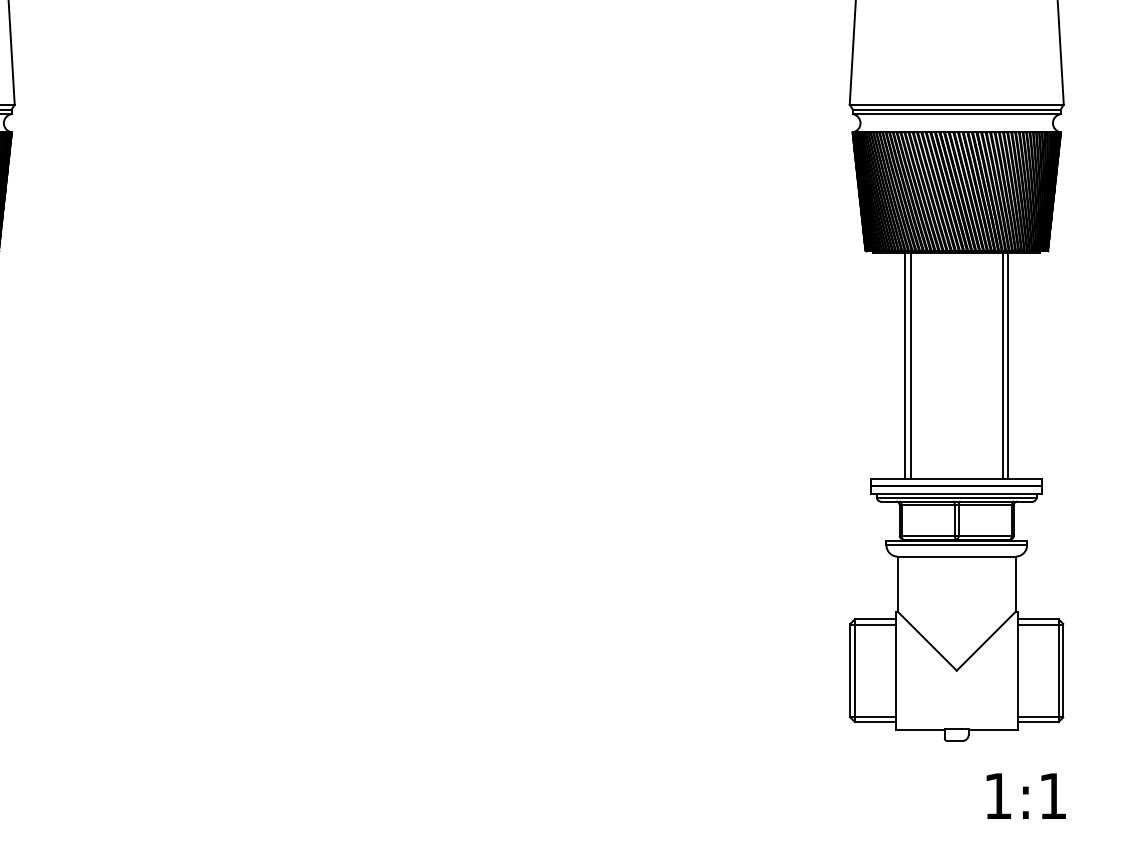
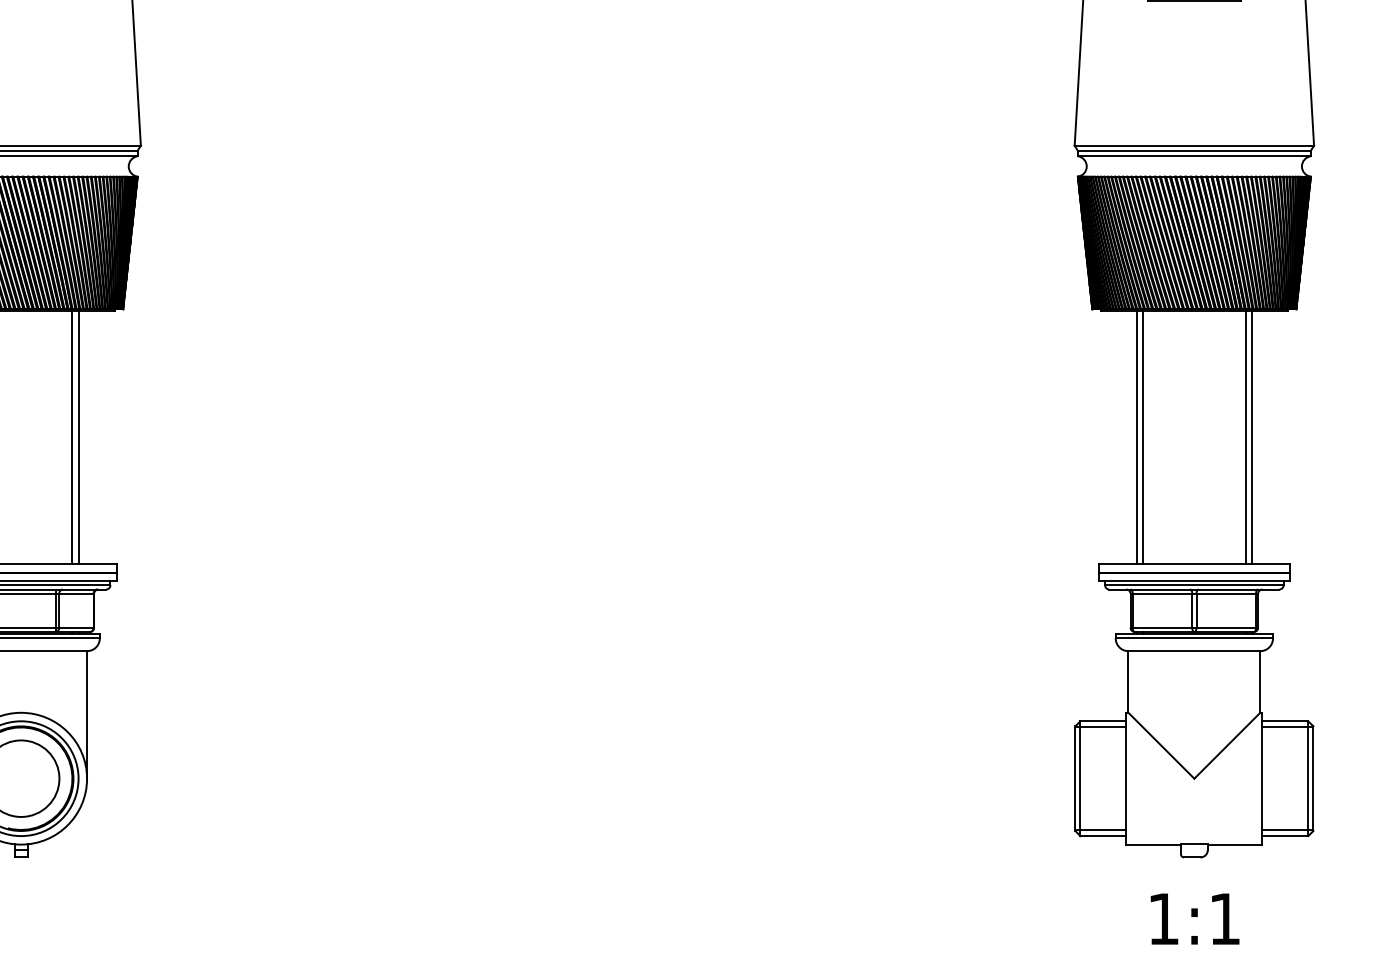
text: (1025, 795) -> (1194, 918), moved

